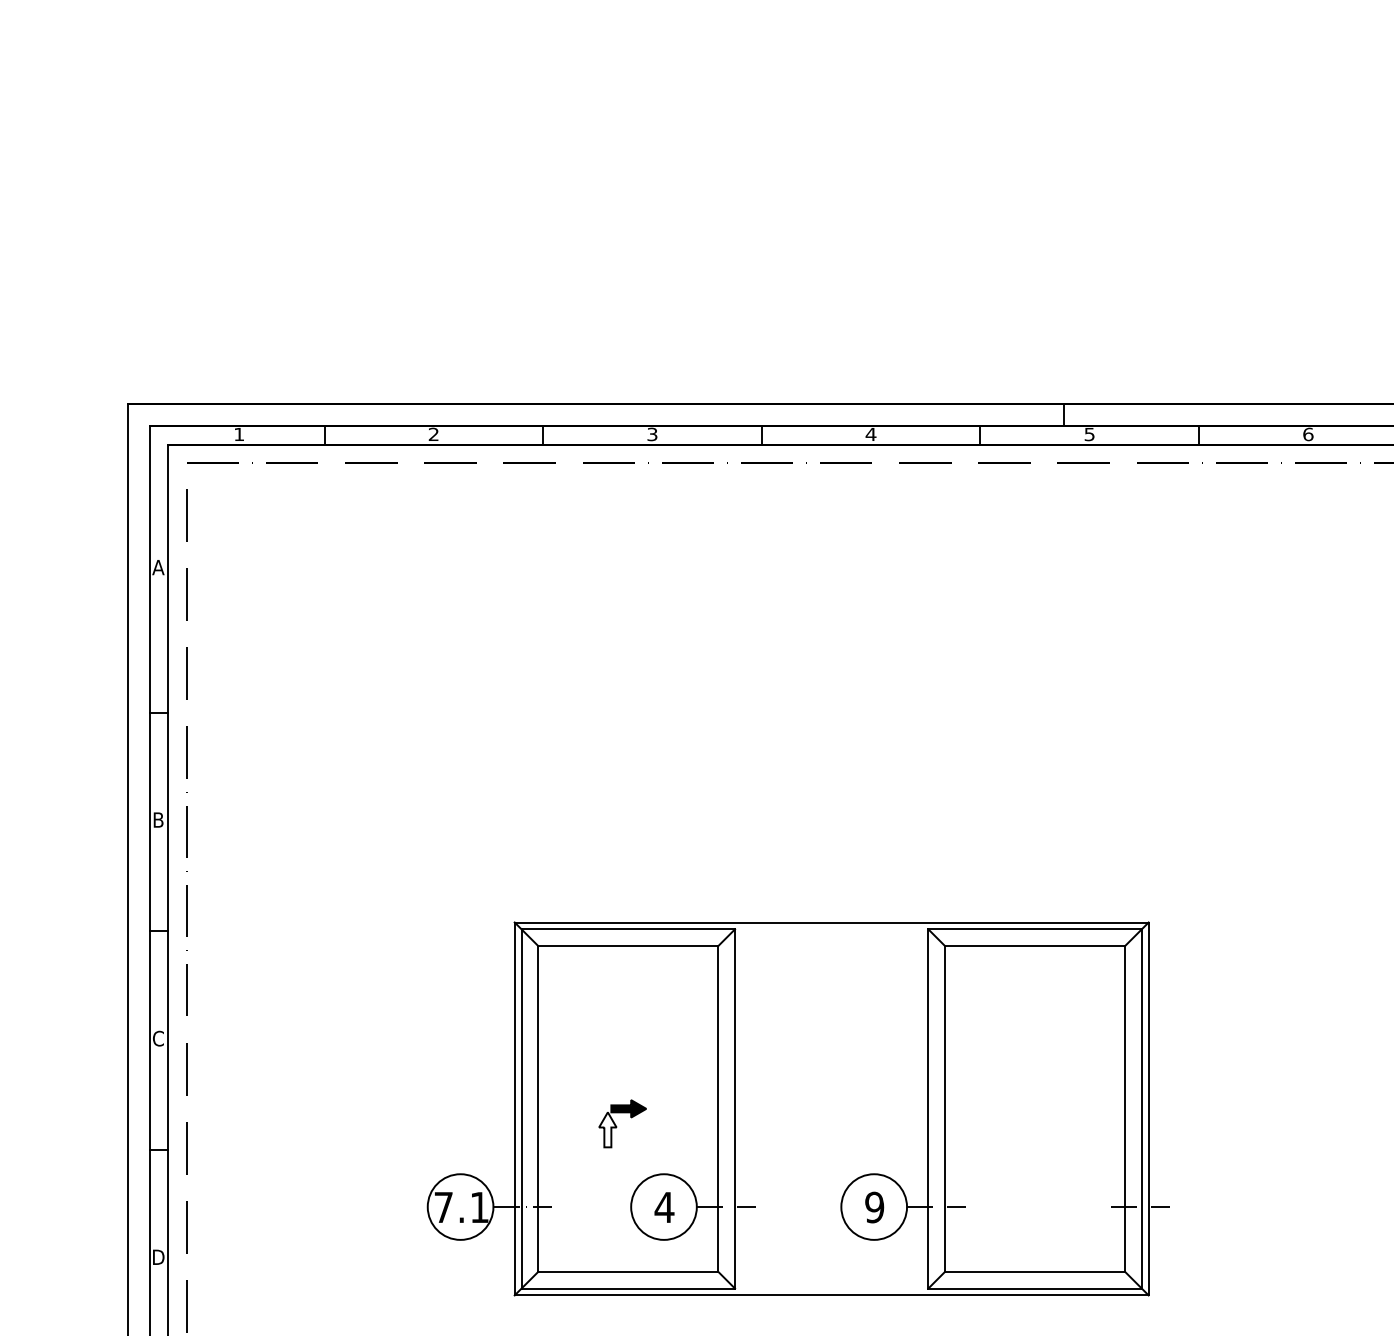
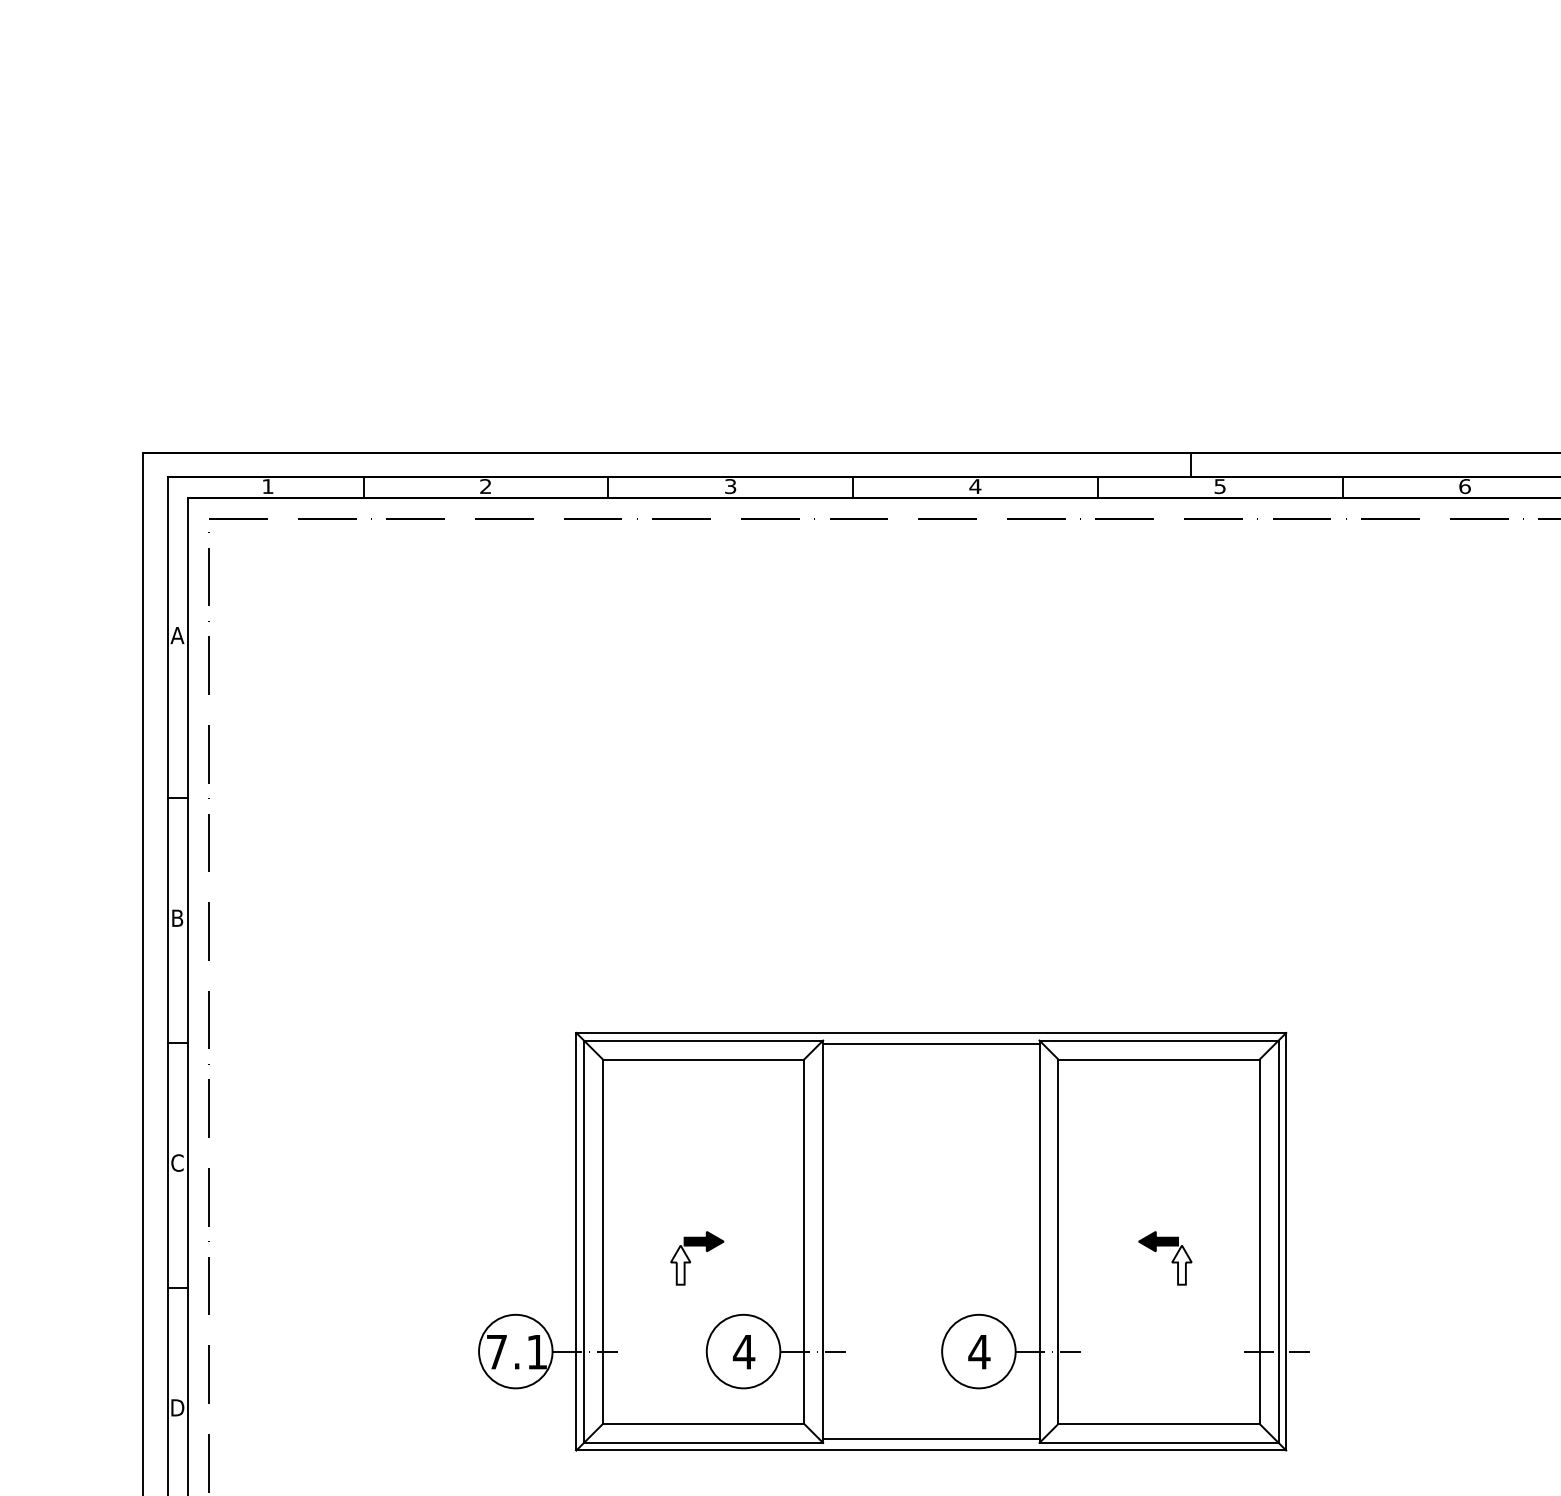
line: (831, 932) -> (931, 1044), added
part: (1046, 1126) -> (1171, 1261), added
text: (874, 1206) -> (979, 1351), 9 -> 4
line: (831, 1285) -> (931, 1439), added

